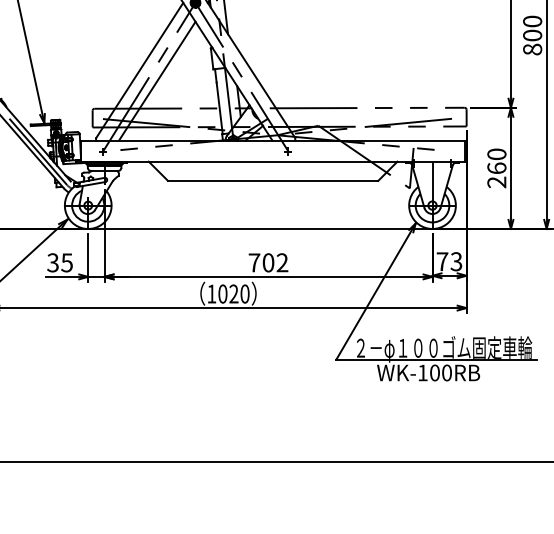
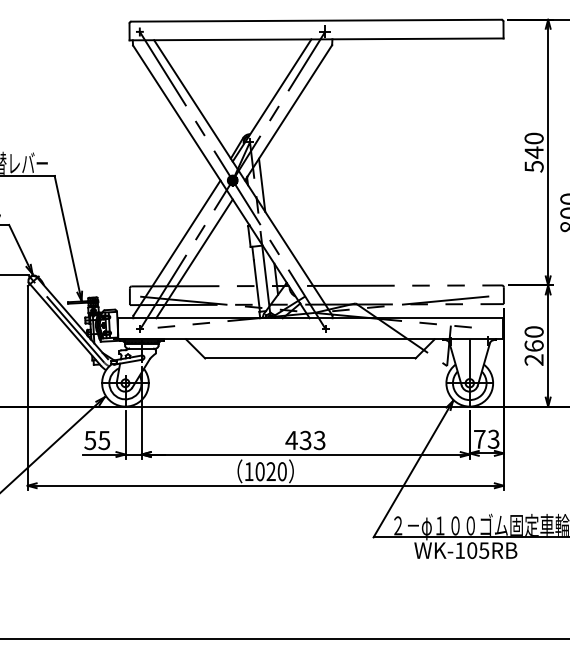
text: (53, 261) -> (90, 439), 35 -> 55
text: (268, 262) -> (305, 440), 702 -> 433
text: (447, 372) -> (484, 550), WK-100RB -> WK-105RB

